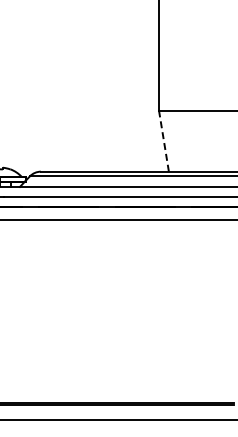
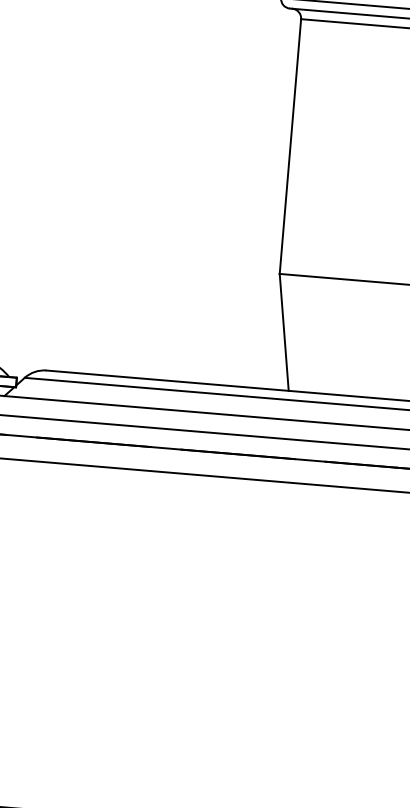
line: (163, 141) -> (283, 332), dashed -> solid

